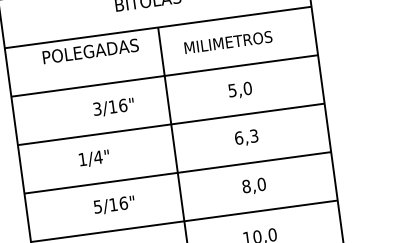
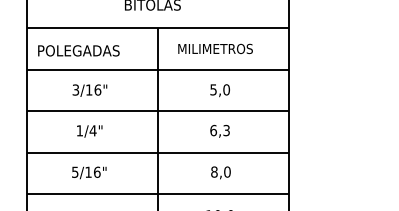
text: (90, 51) -> (78, 50), moved
text: (113, 107) -> (89, 90), moved
text: (114, 204) -> (89, 172), moved

